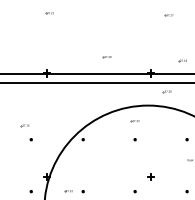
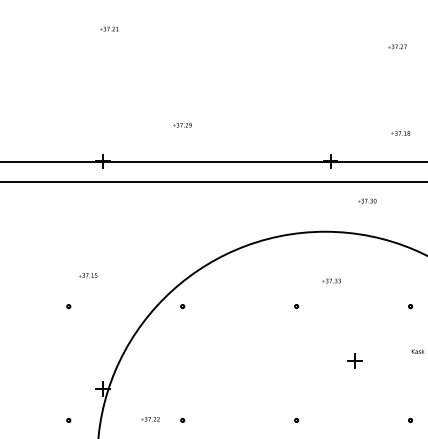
part: (168, 15) -> (396, 47), moved
part: (106, 57) -> (181, 126), moved
part: (134, 121) -> (330, 282), moved
part: (24, 125) -> (86, 275), moved
part: (150, 176) -> (354, 358), moved

